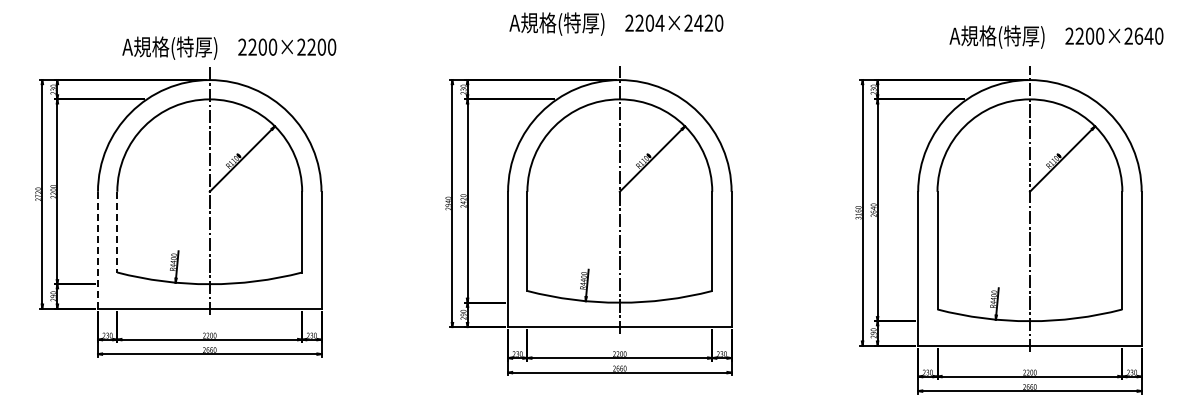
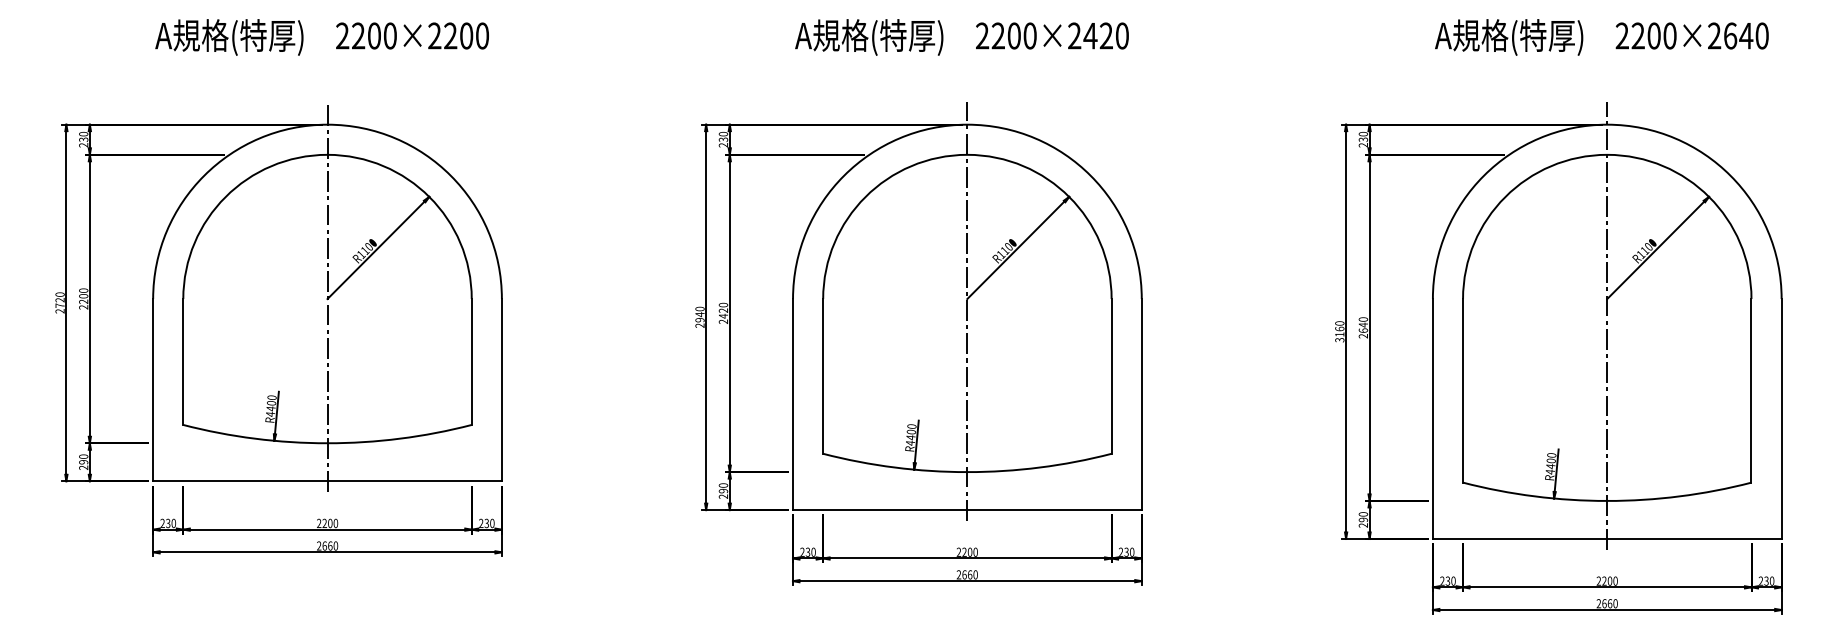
text: (659, 22) -> (1029, 34), 2204×2420 -> 2200×2420
text: (1056, 36) -> (1601, 36), moved
text: (229, 47) -> (322, 36), moved
line: (117, 232) -> (183, 362), dashed -> solid
line: (97, 250) -> (152, 390), dashed -> solid

